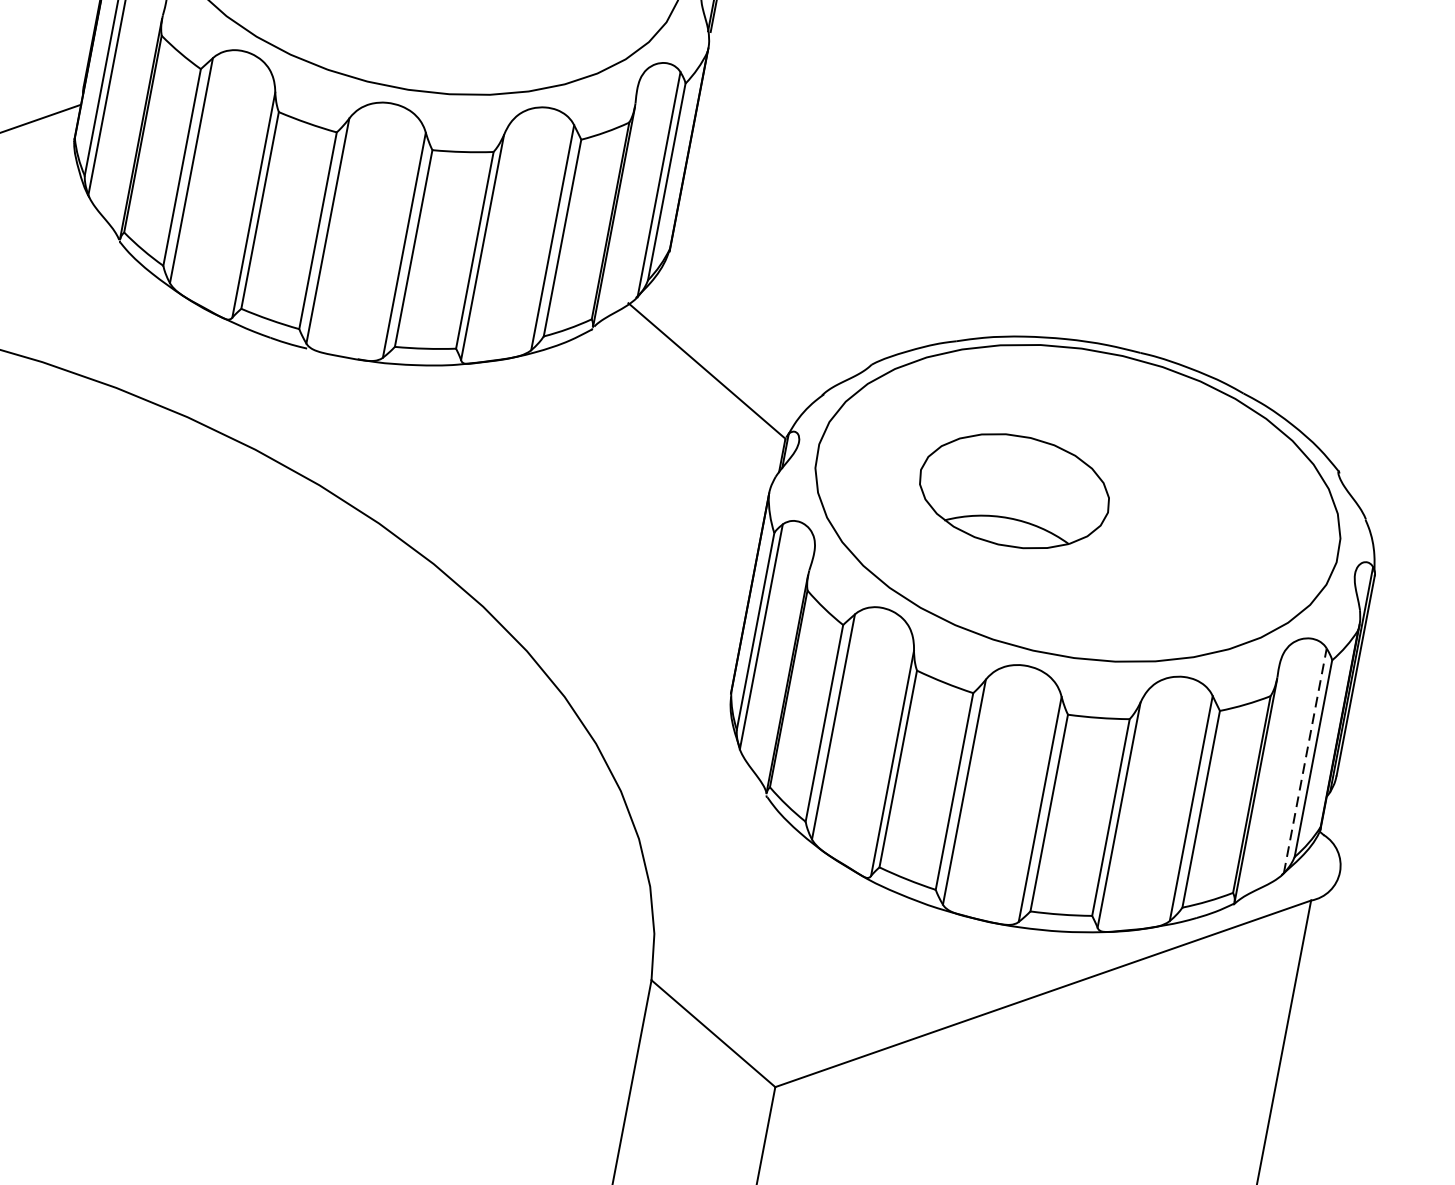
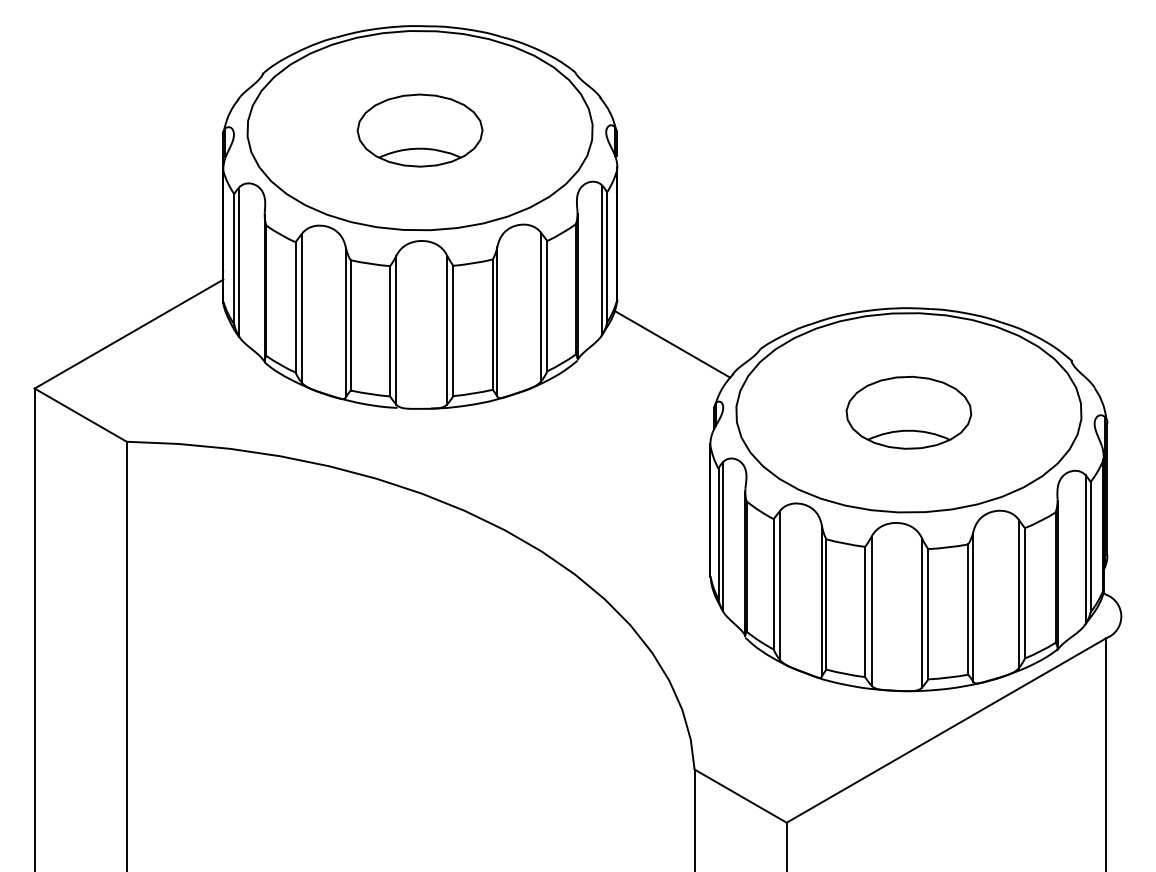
line: (706, 369) -> (672, 343), moved
part: (1013, 490) -> (908, 412), moved
line: (1305, 760) -> (1085, 549), dashed -> solid

